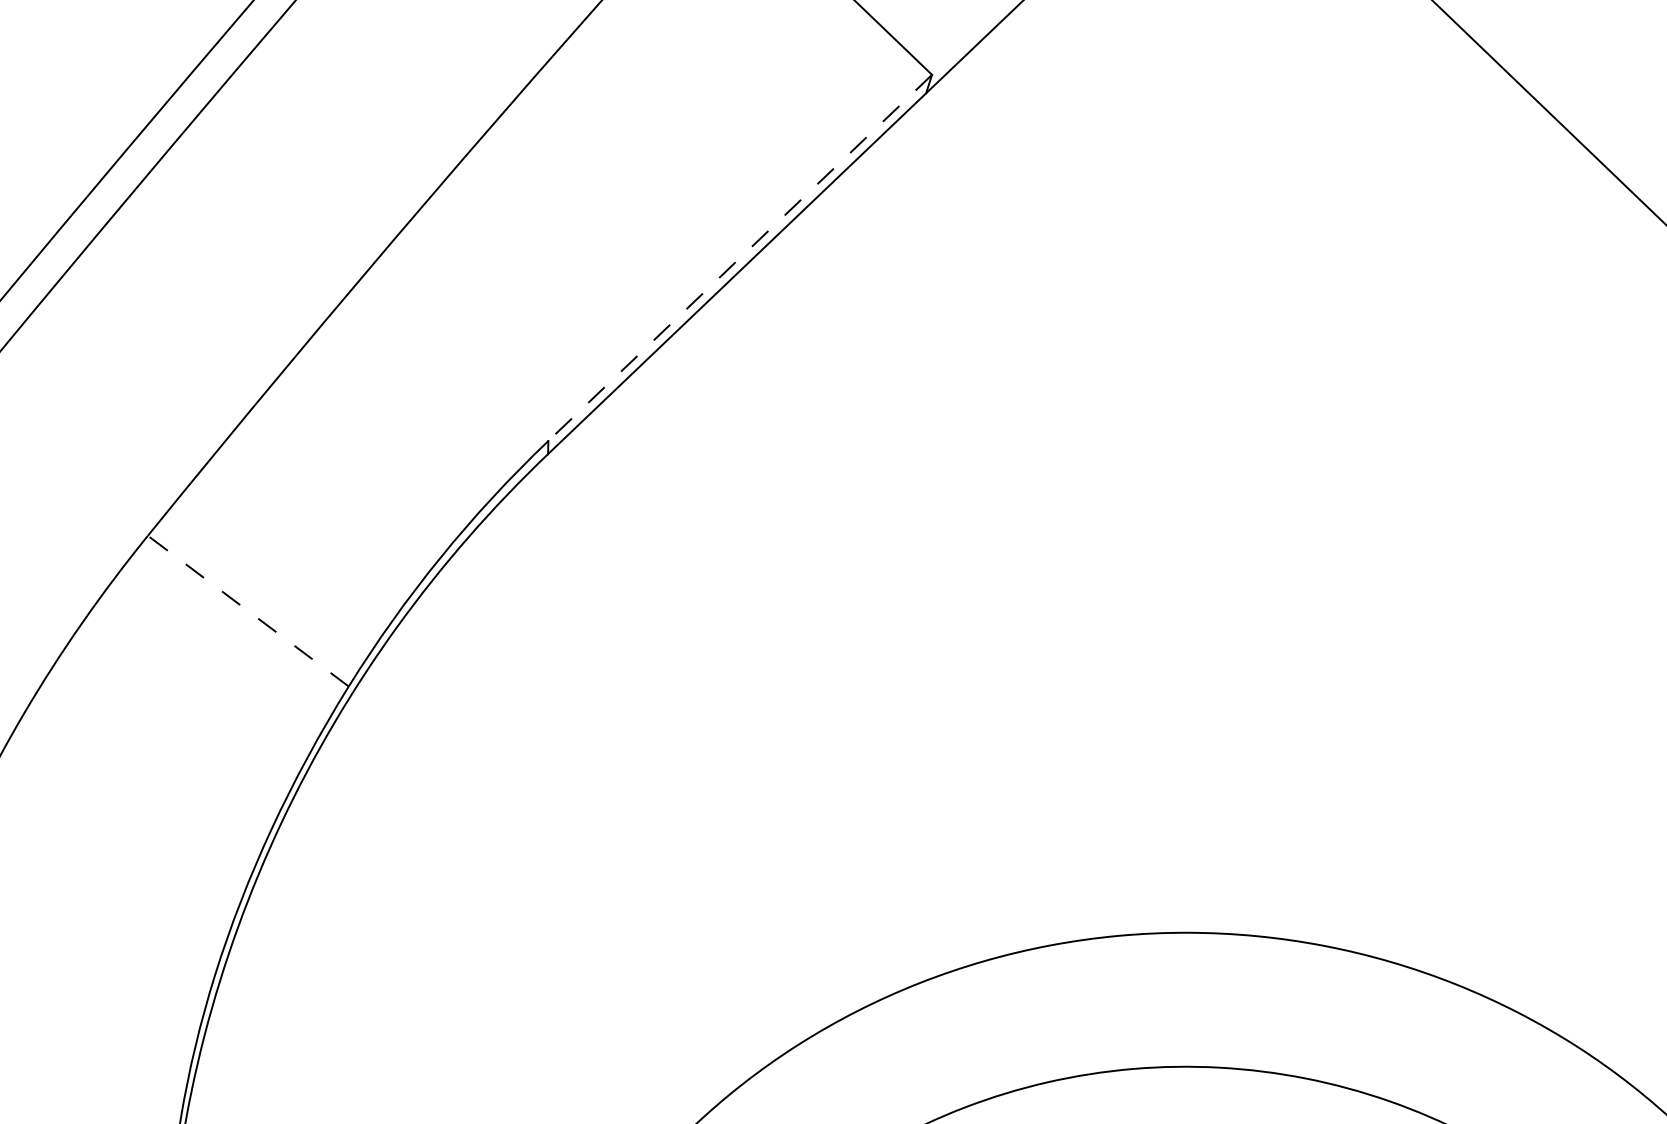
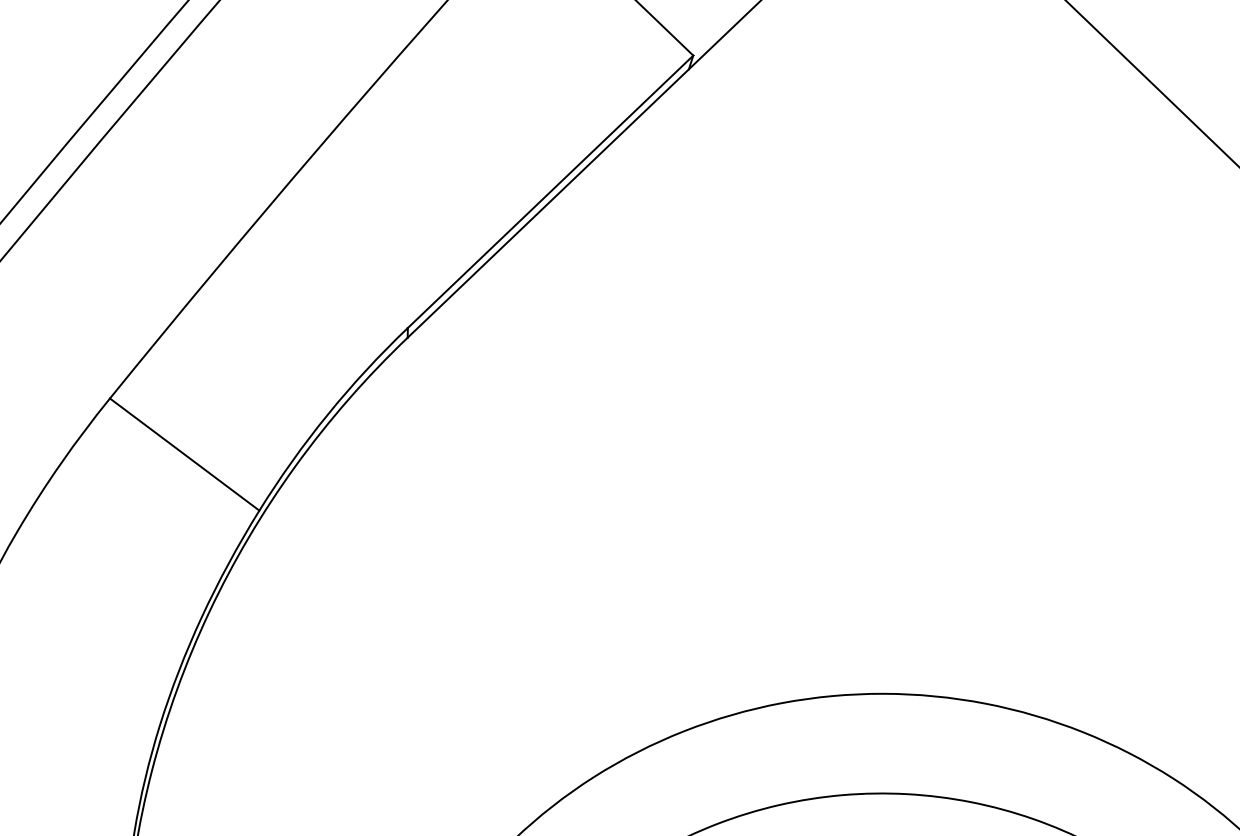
line: (739, 258) -> (550, 192), dashed -> solid
line: (248, 611) -> (184, 454), dashed -> solid

